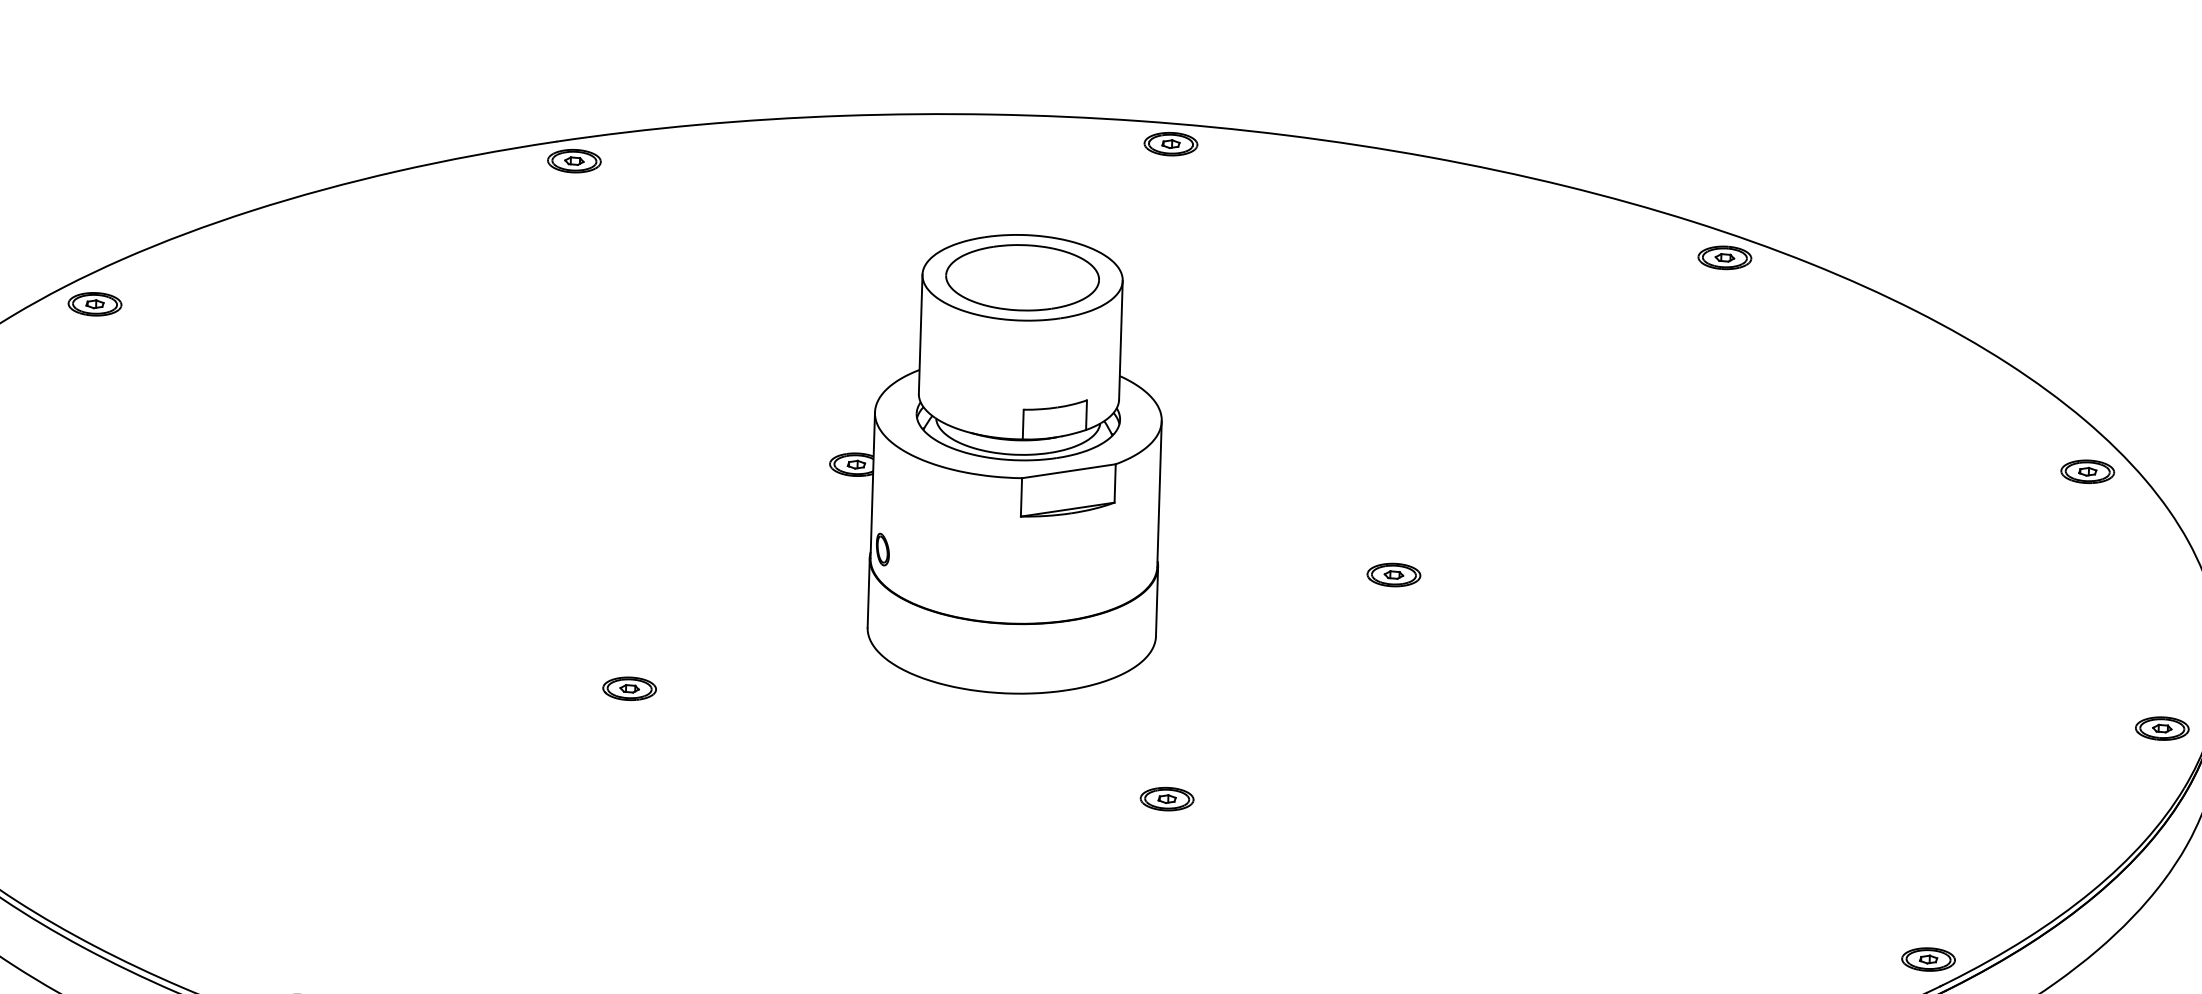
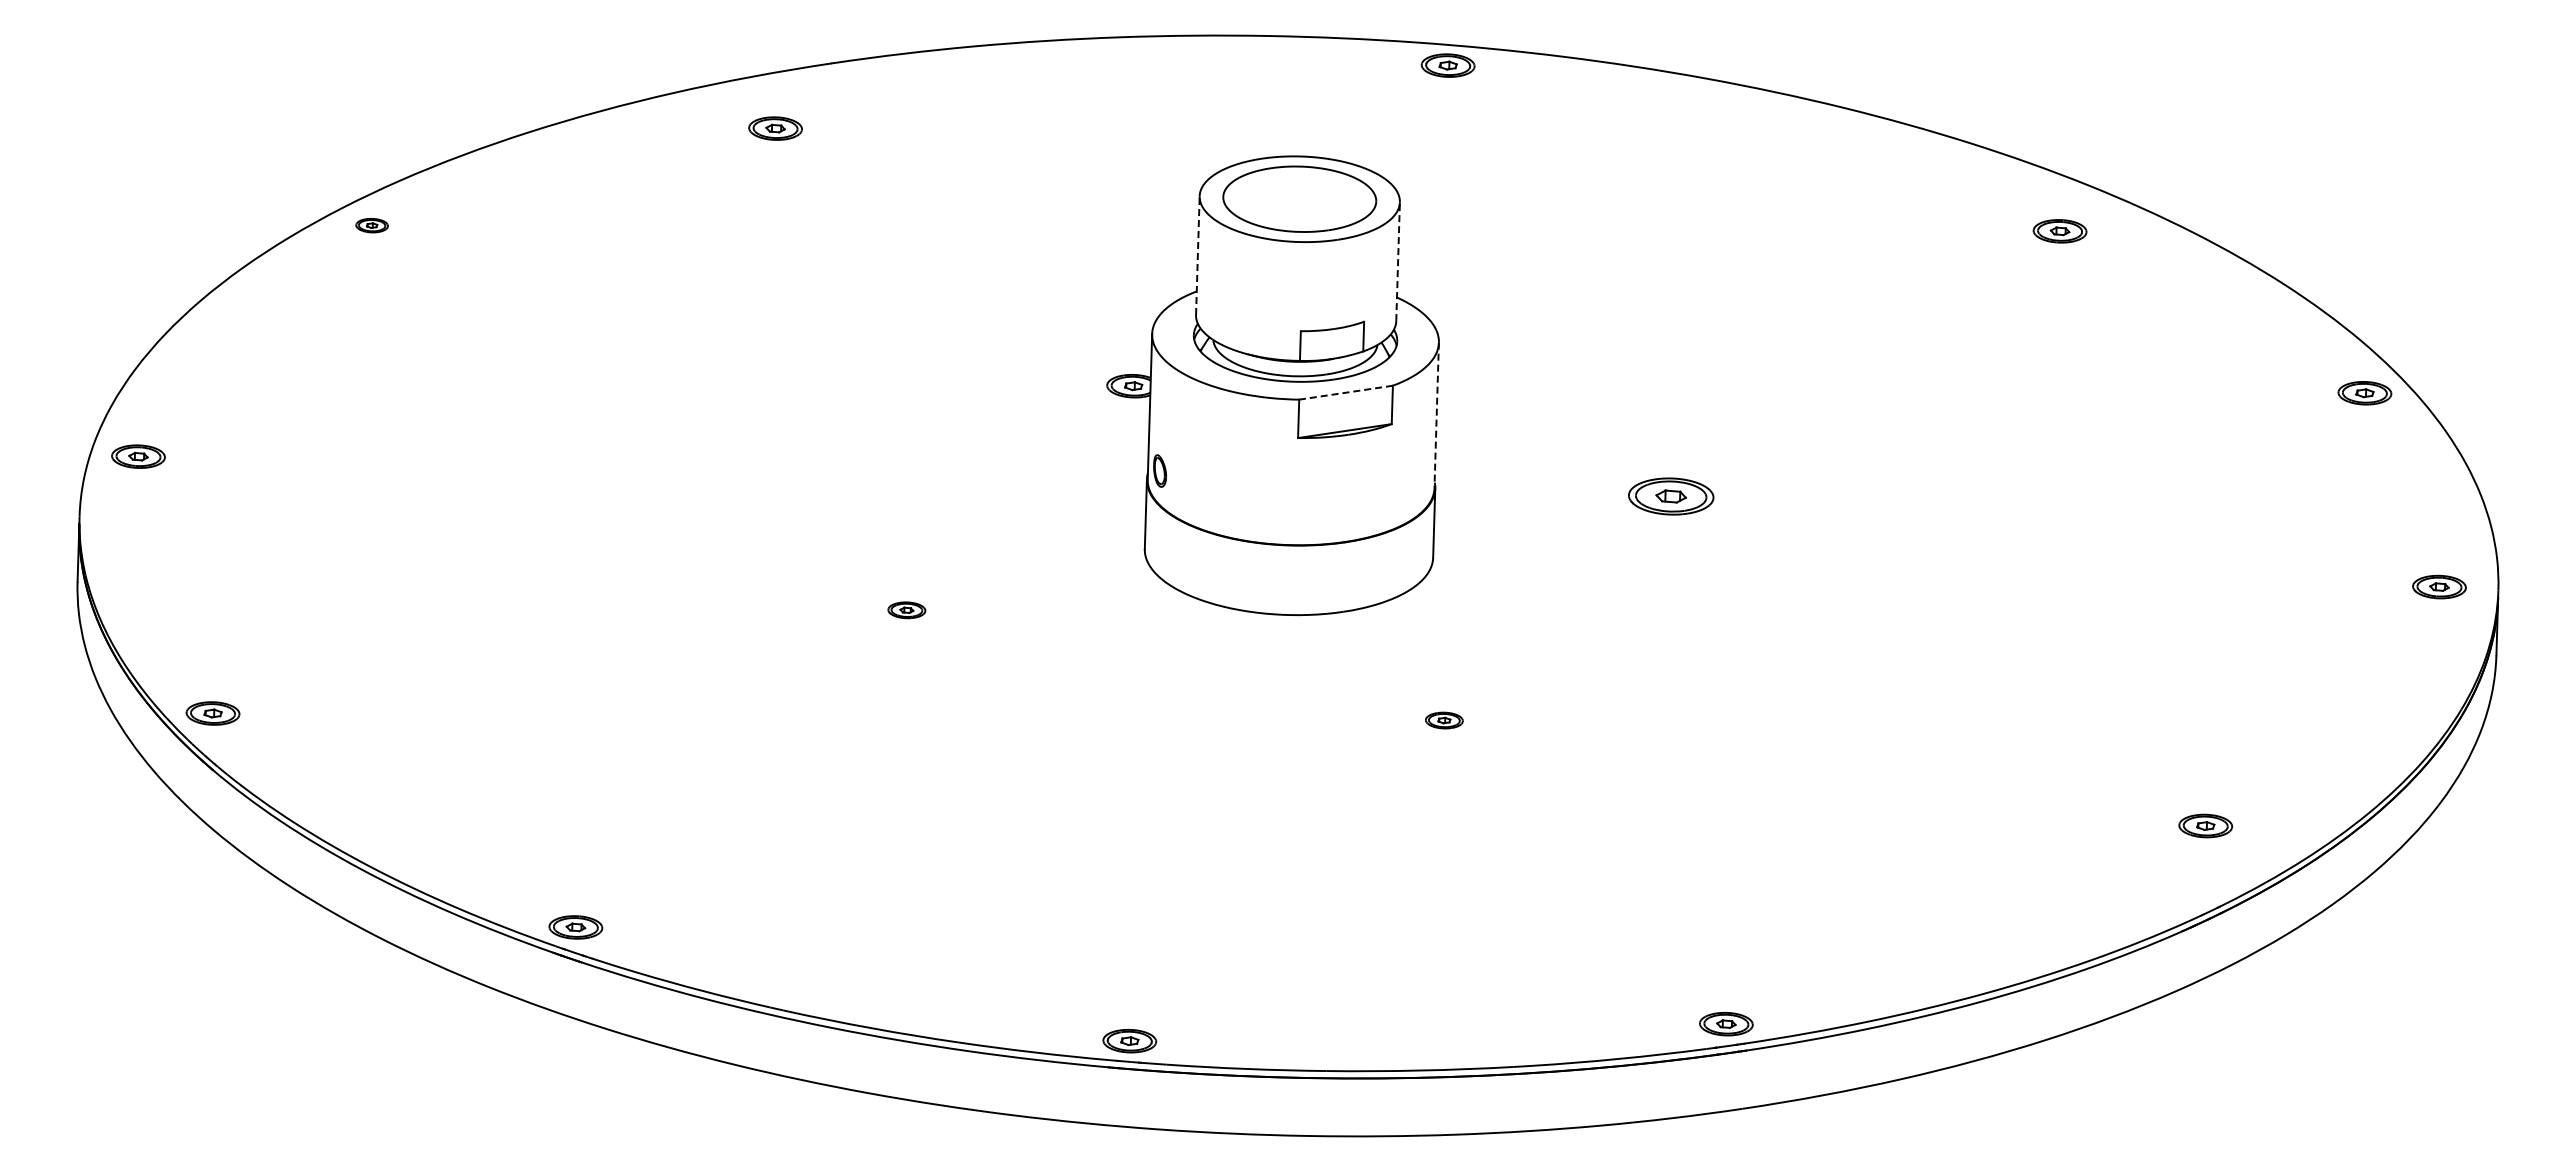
part: (574, 161) -> (775, 128), moved
part: (1724, 258) -> (2059, 231), moved
part: (94, 304) -> (371, 225), size x0.6
line: (920, 334) -> (1197, 255), solid -> dashed
line: (1121, 340) -> (1398, 261), solid -> dashed
line: (1068, 471) -> (1345, 392), solid -> dashed
line: (1159, 494) -> (1436, 415), solid -> dashed
part: (1393, 575) -> (1670, 496), size x1.6
part: (629, 689) -> (906, 610), size x0.7
part: (2162, 728) -> (2439, 586), moved
part: (1167, 799) -> (1444, 720), size x0.7
part: (1928, 959) -> (2205, 825), moved

